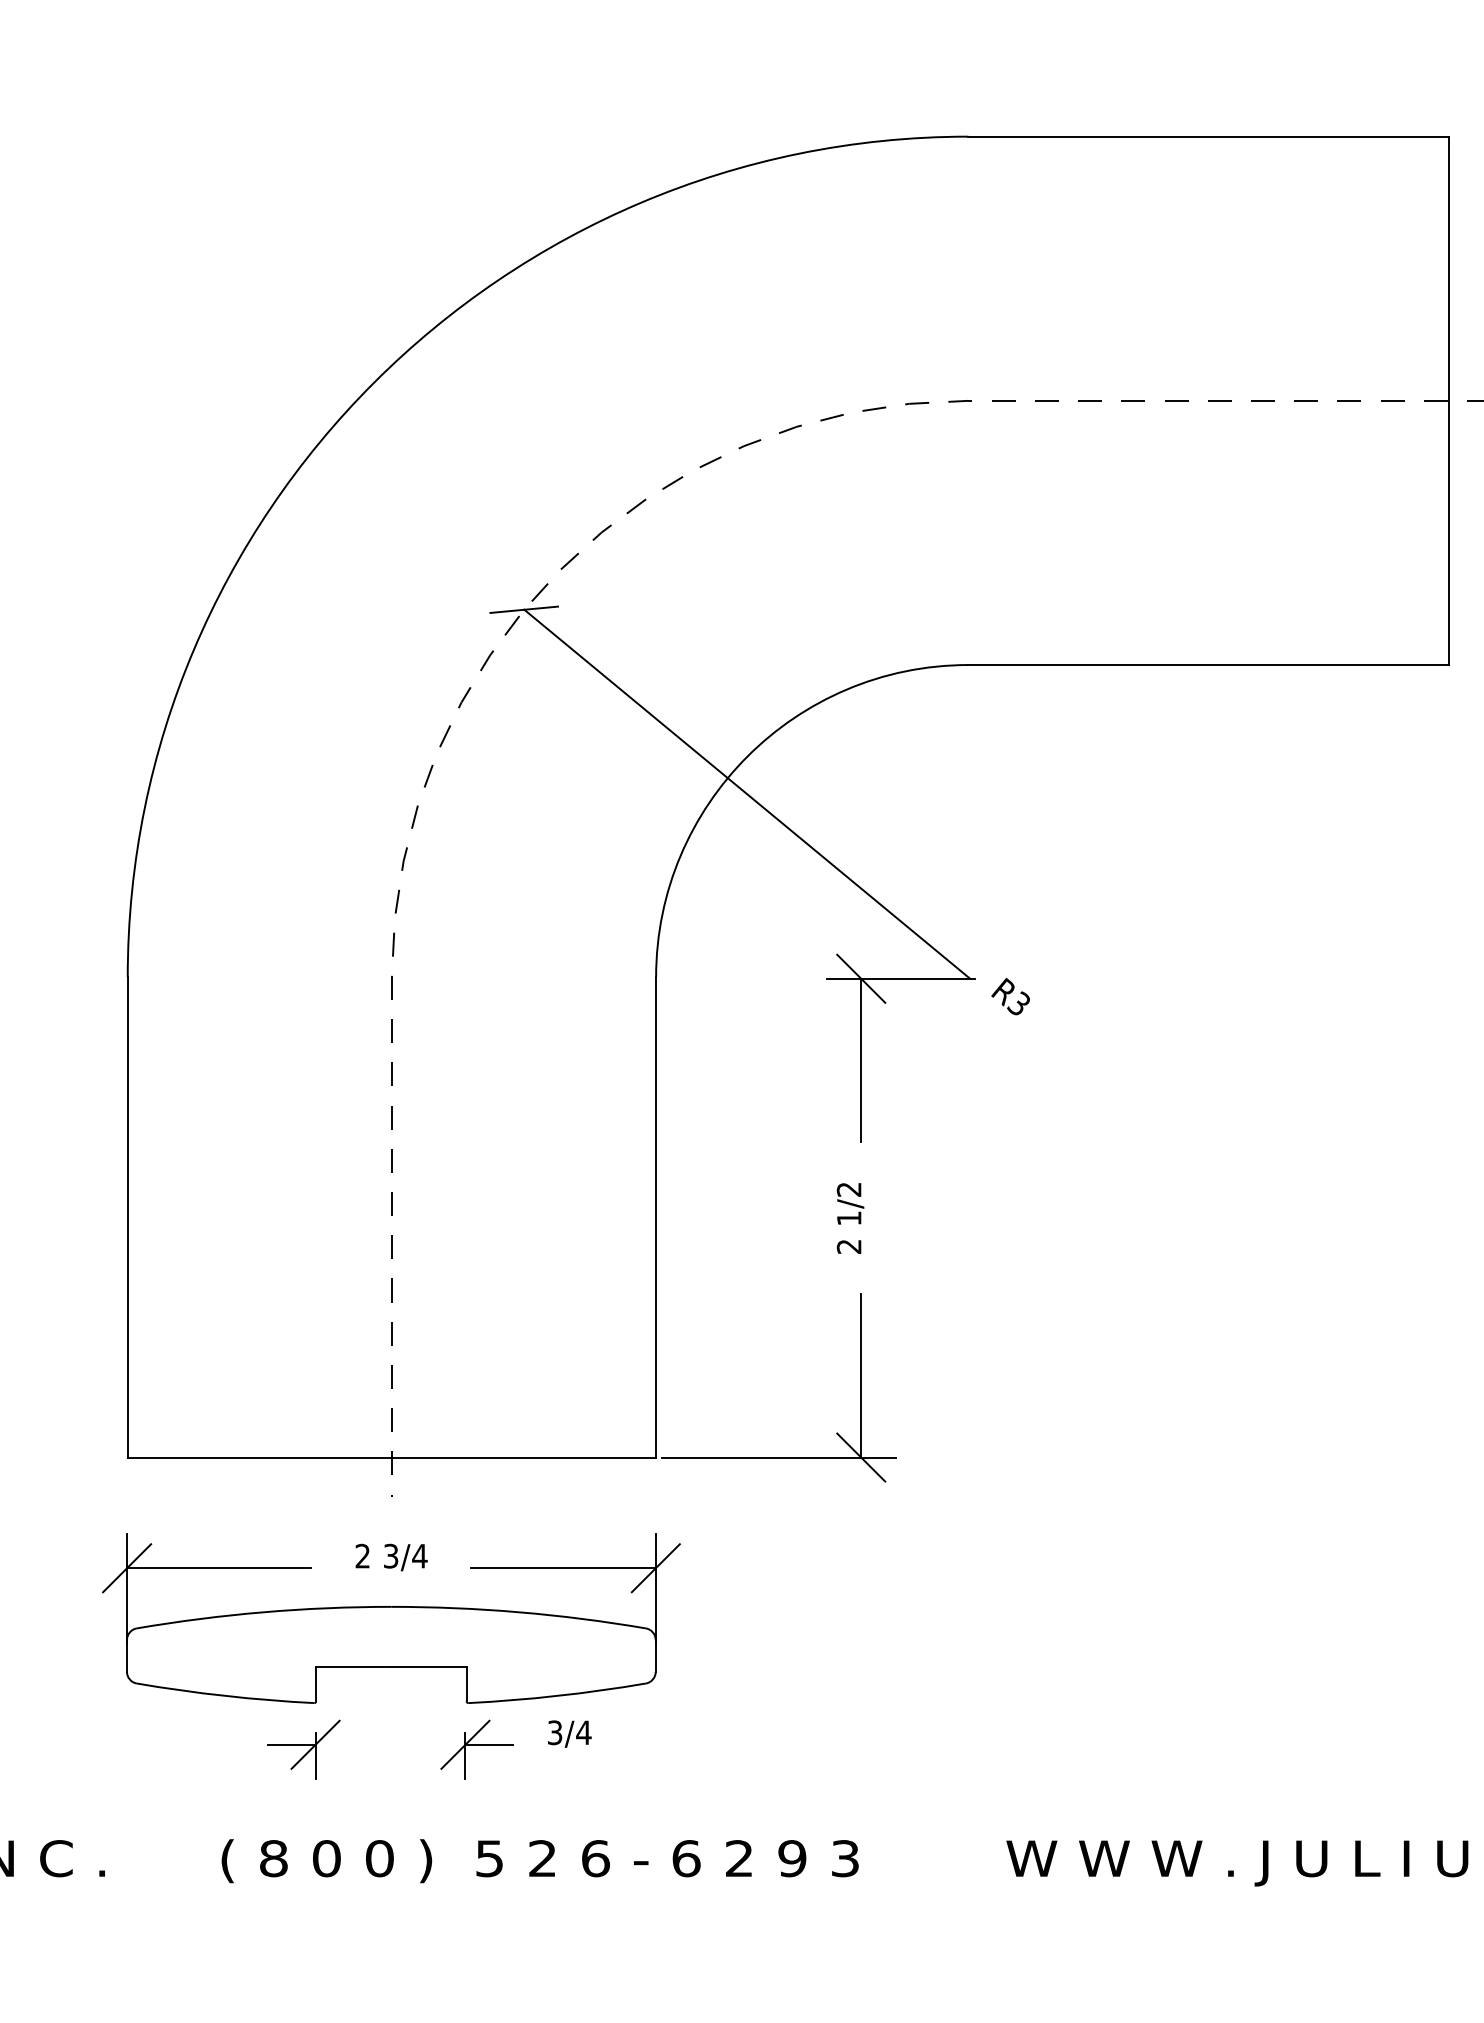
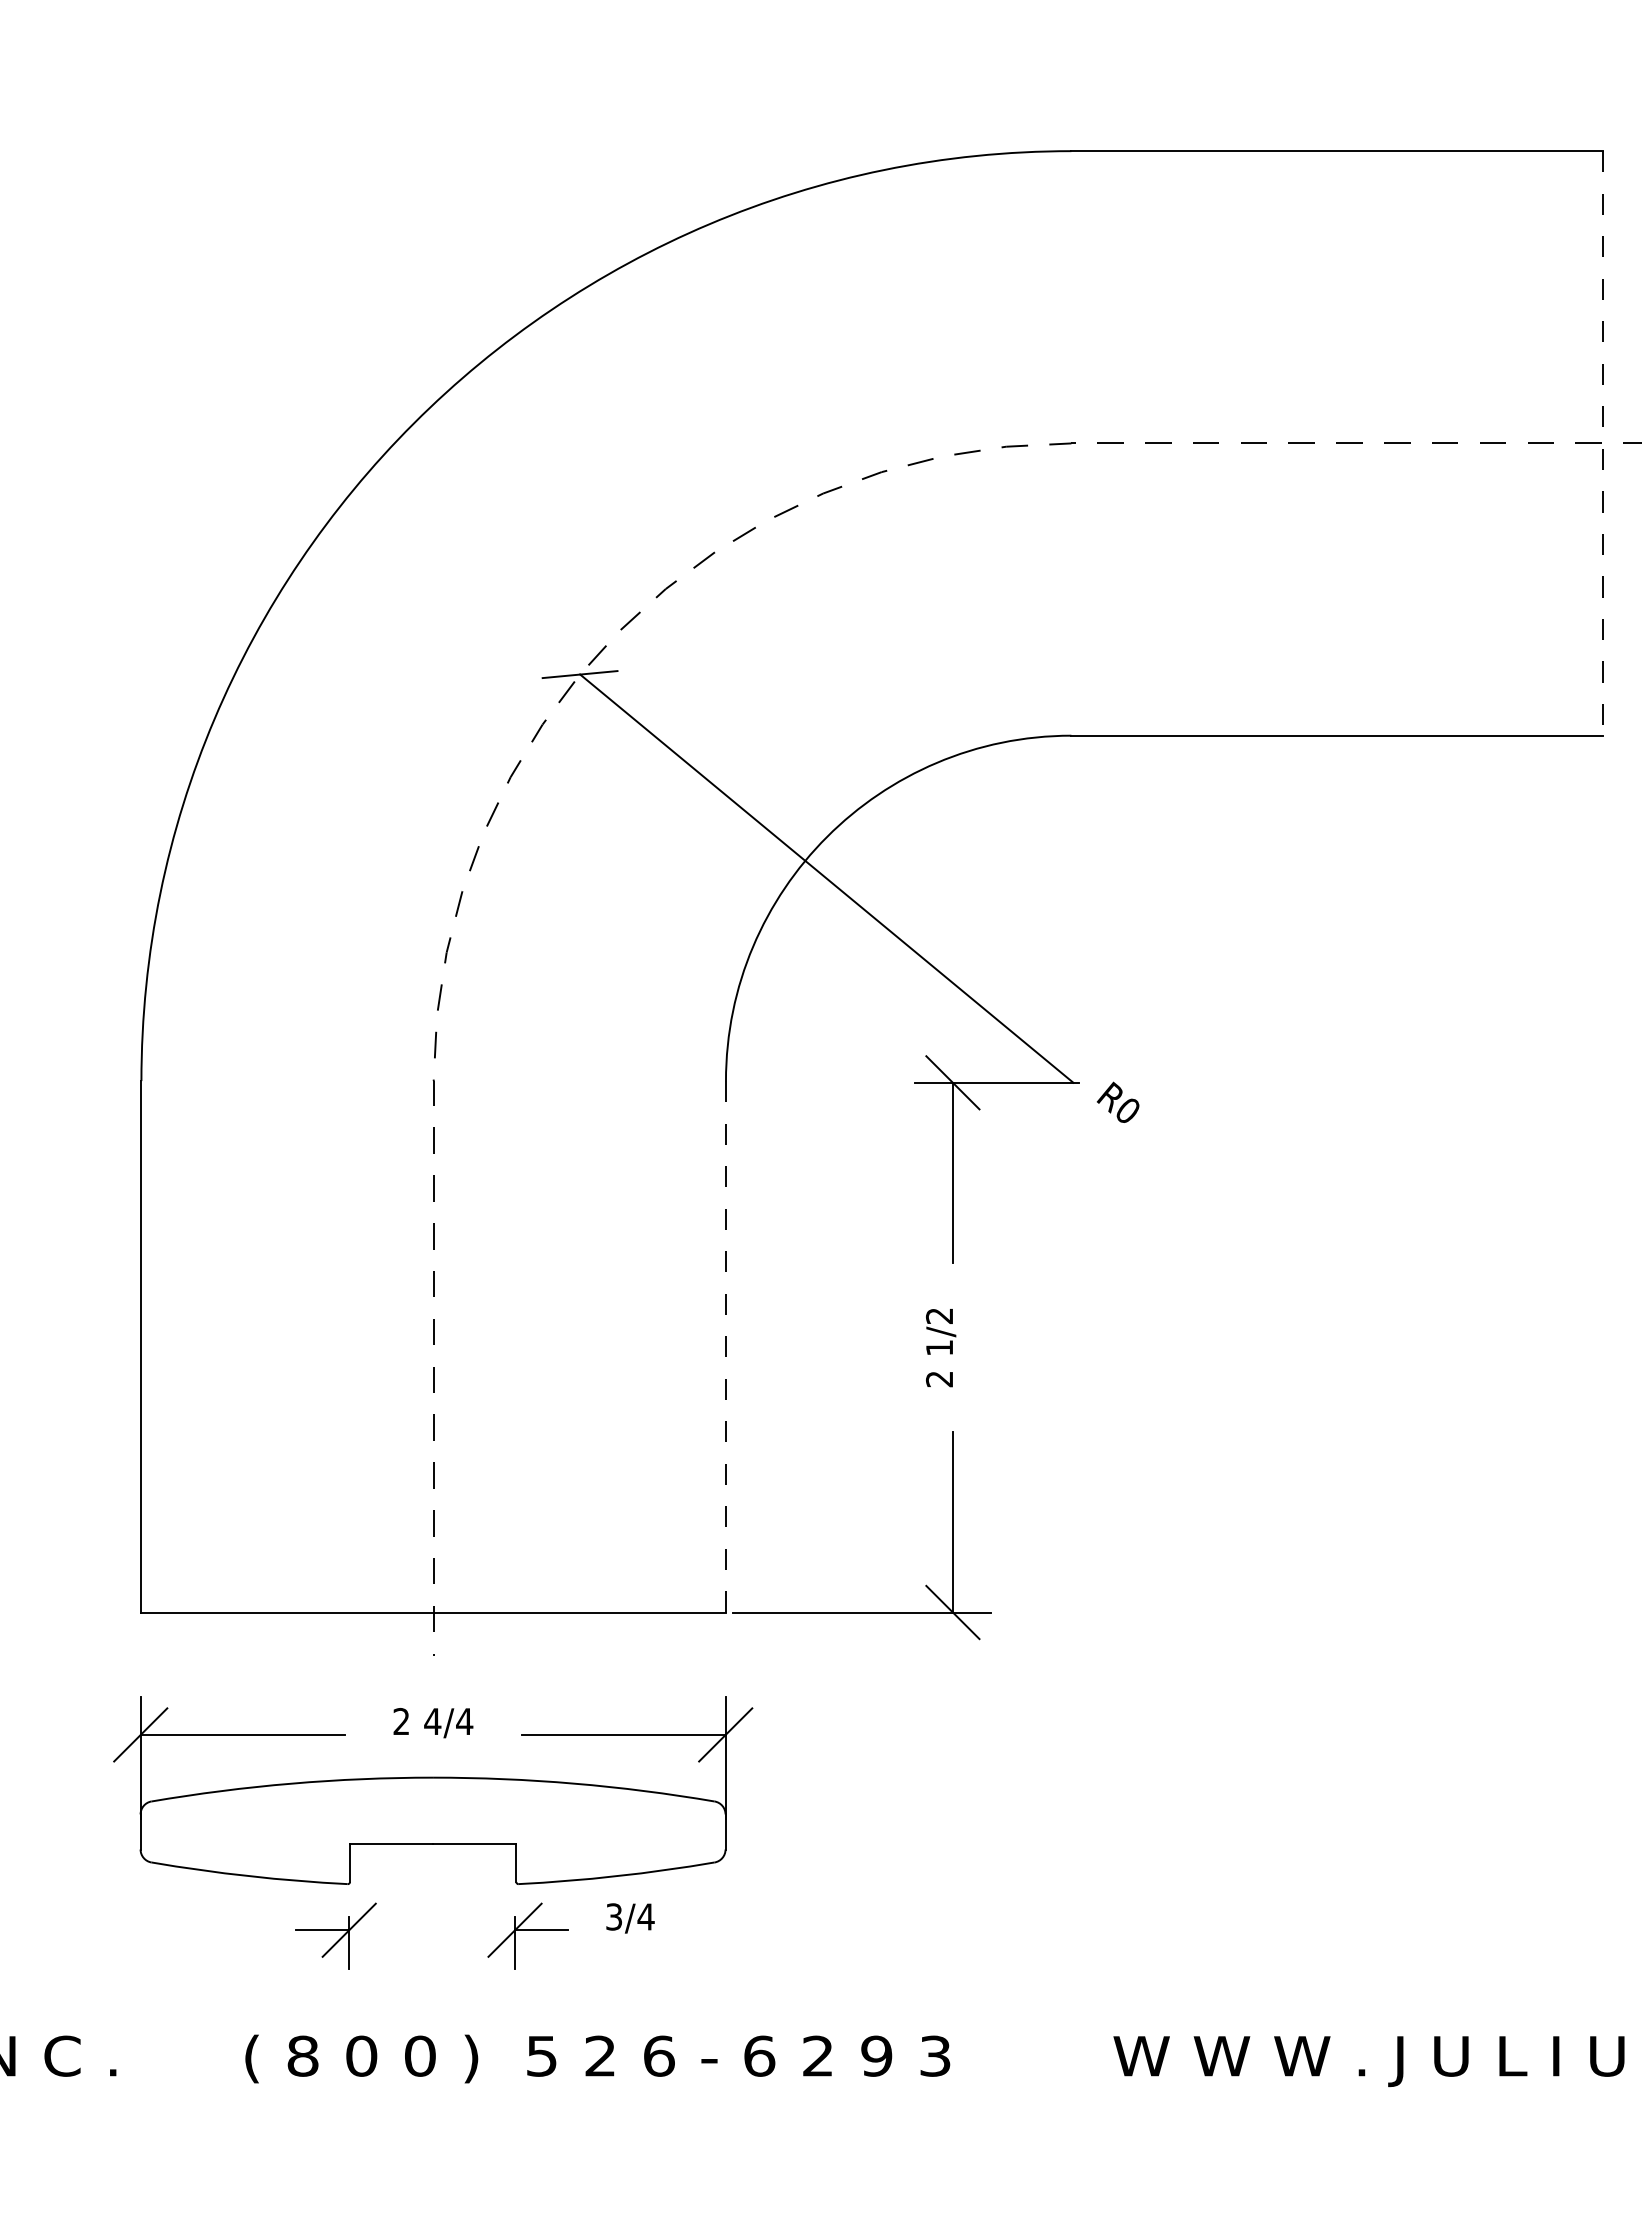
line: (1448, 400) -> (1602, 443), solid -> dashed
text: (1018, 1002) -> (1126, 1109), R3 -> R0
line: (655, 1217) -> (725, 1346), solid -> dashed
text: (390, 1556) -> (432, 1721), 3/4 -> 4/4

